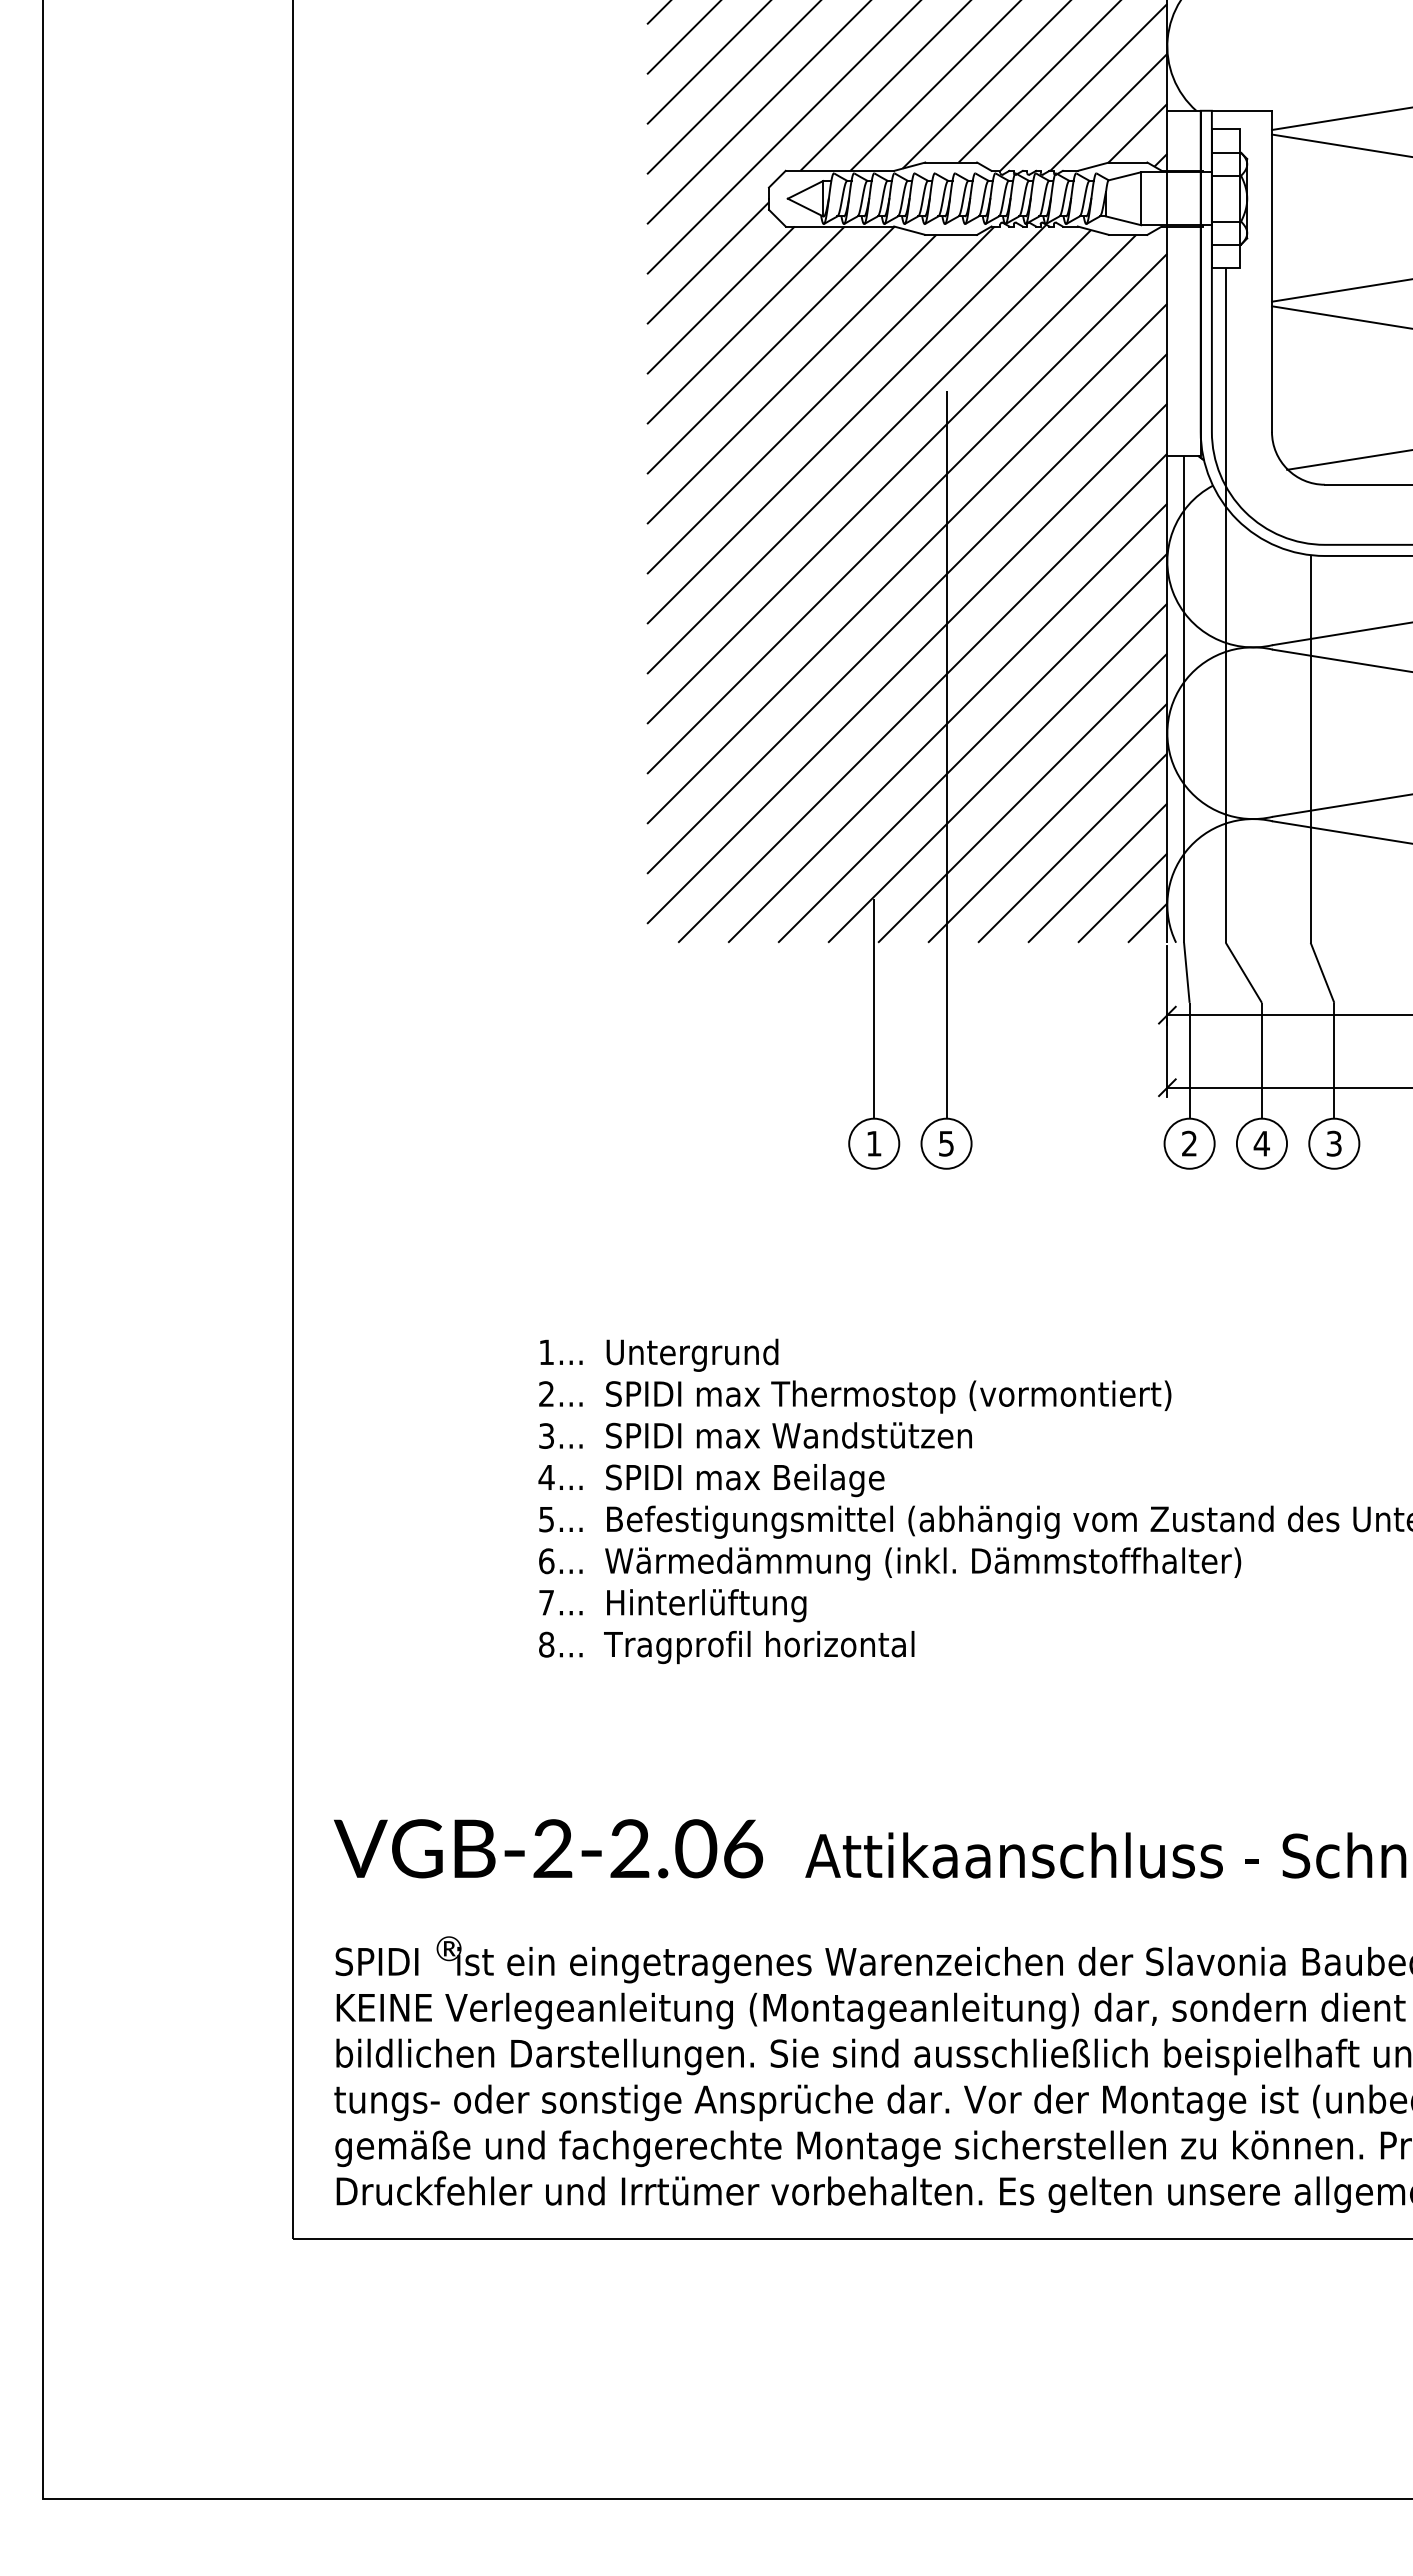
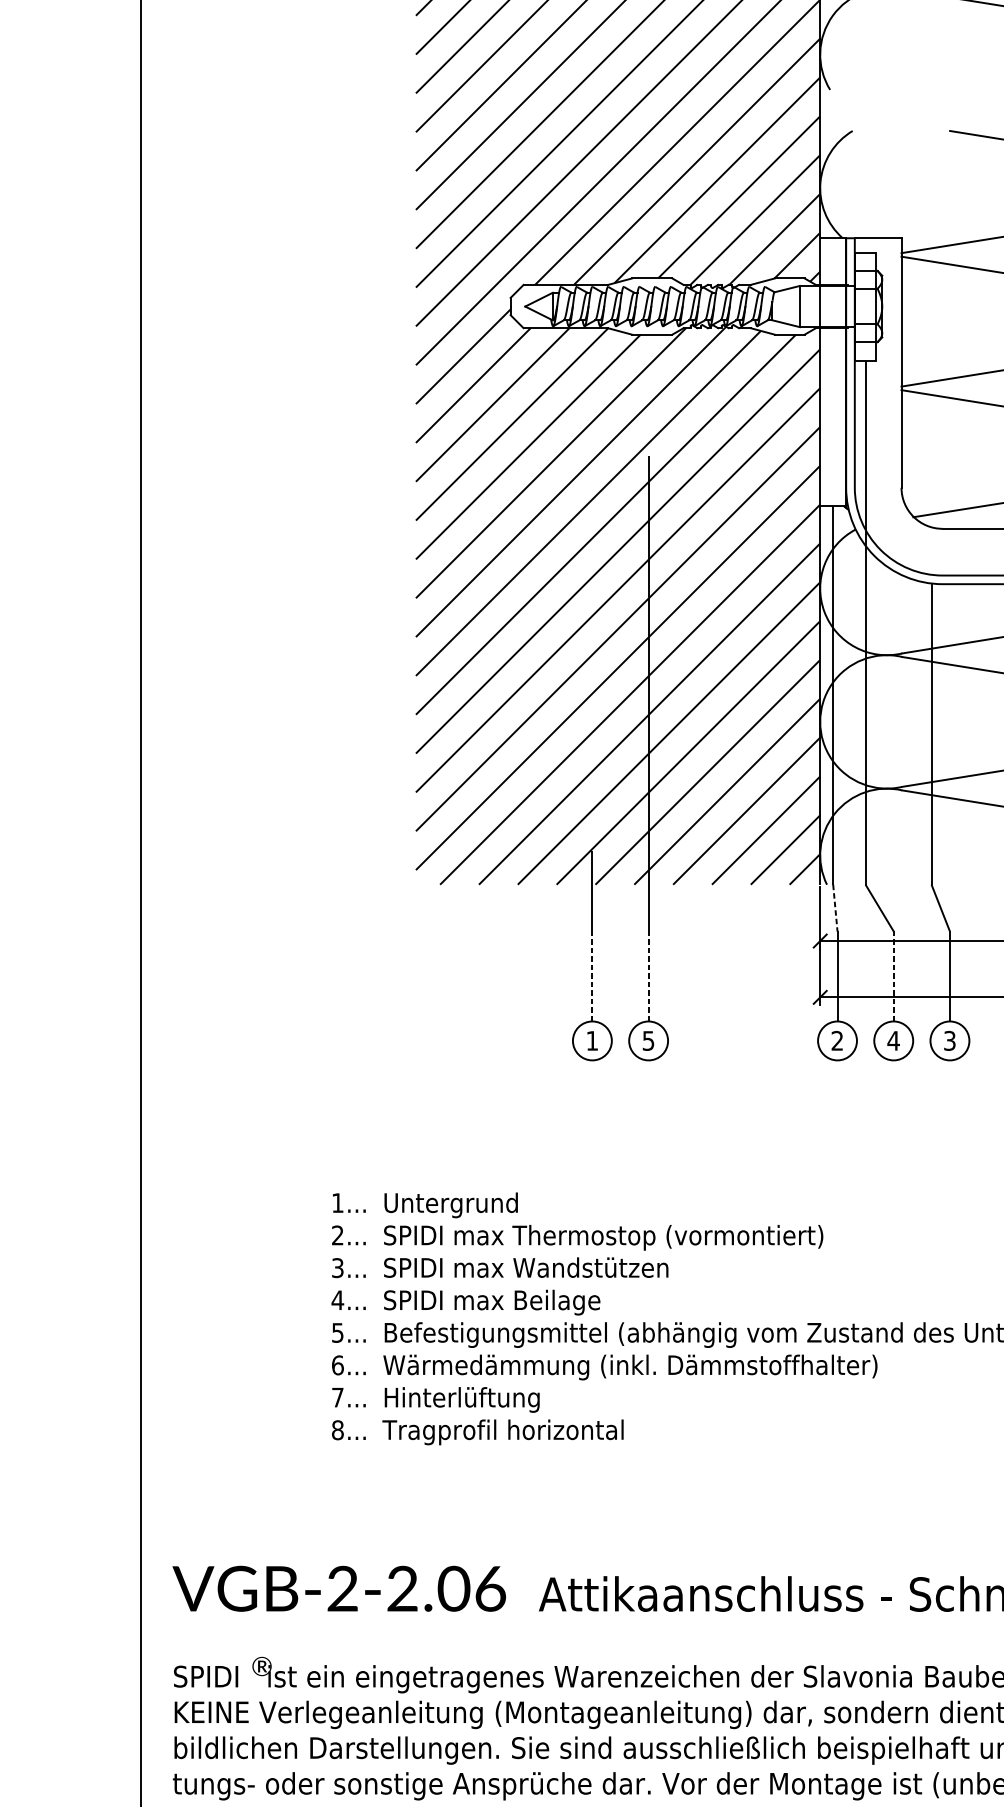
line: (1186, 973) -> (835, 908), solid -> dashed
line: (874, 1060) -> (592, 976), solid -> dashed
line: (946, 1060) -> (648, 976), solid -> dashed
line: (1261, 1060) -> (893, 976), solid -> dashed

